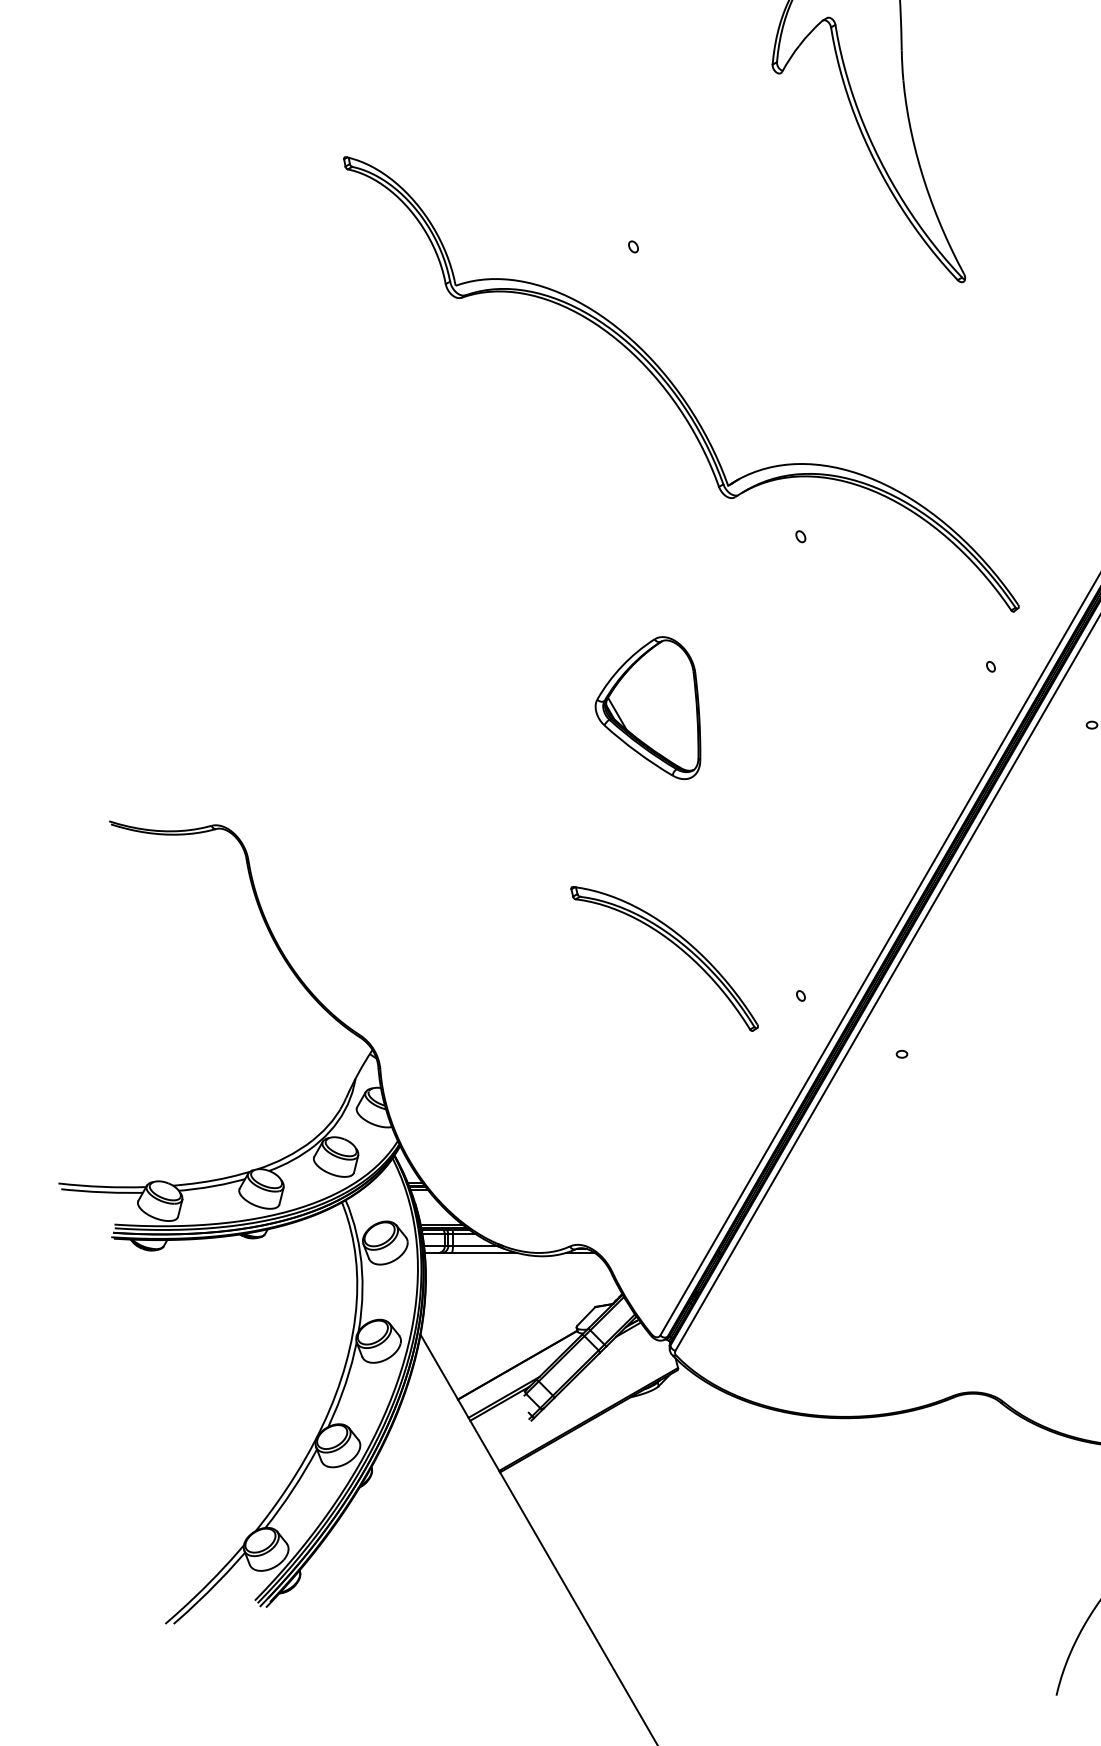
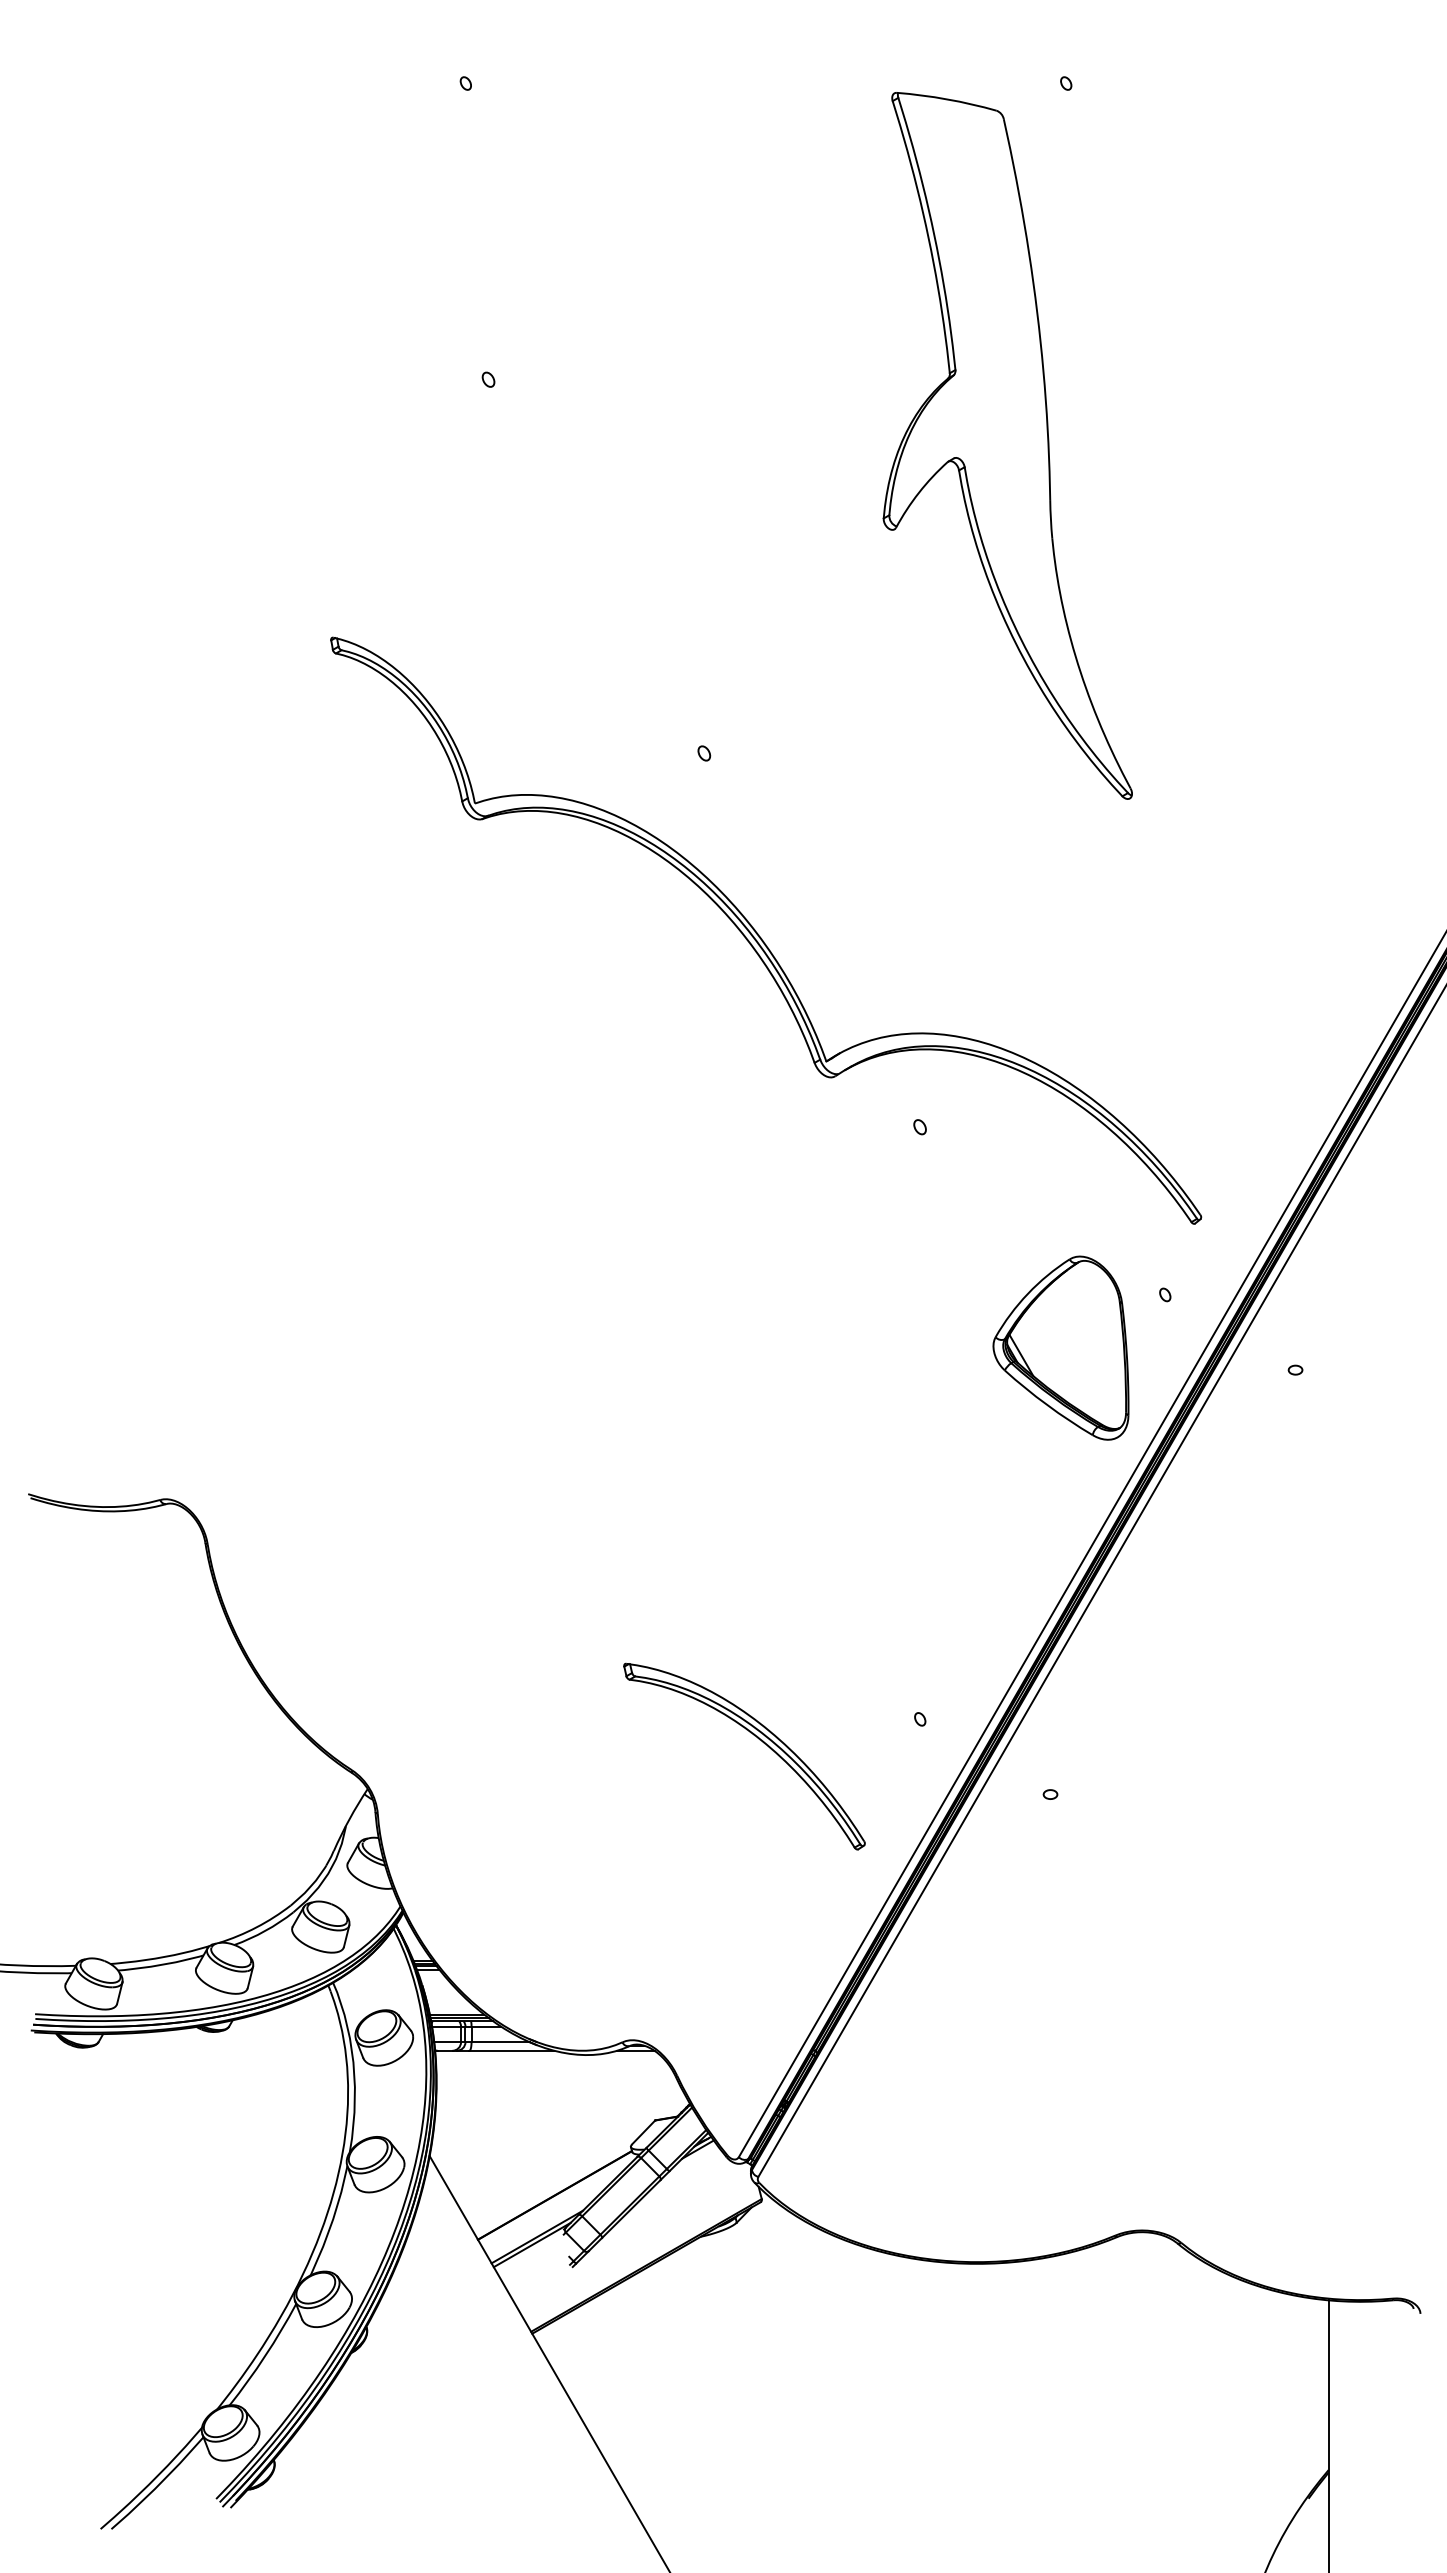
part: (647, 707) -> (1060, 1347), moved
part: (676, 946) -> (759, 1740), moved

